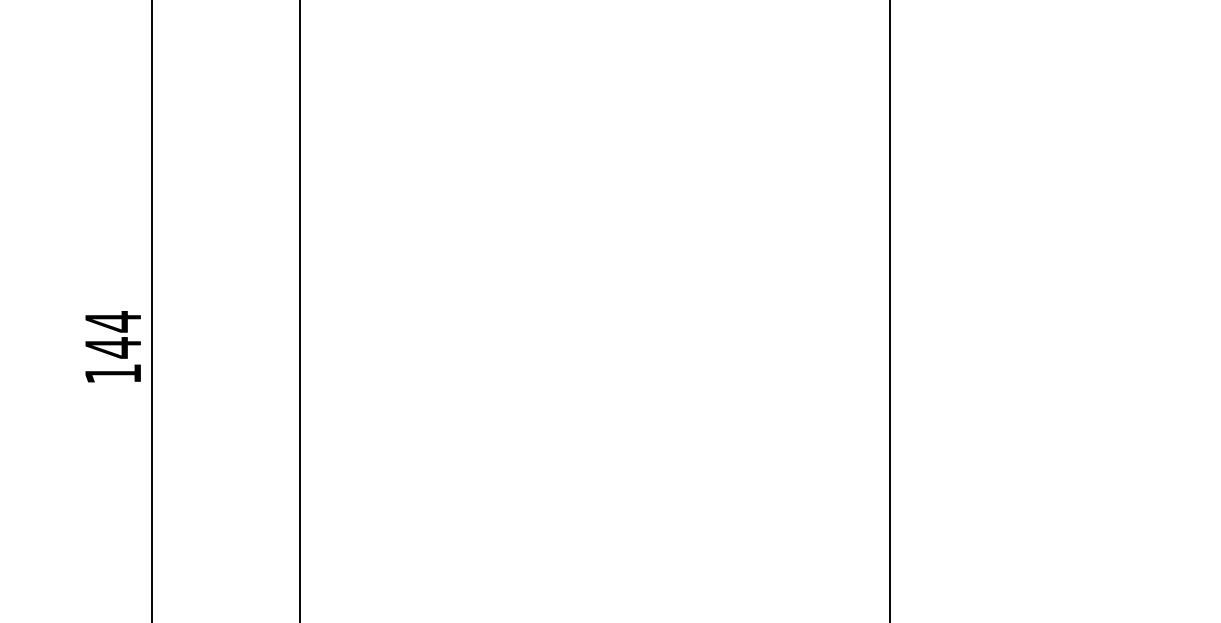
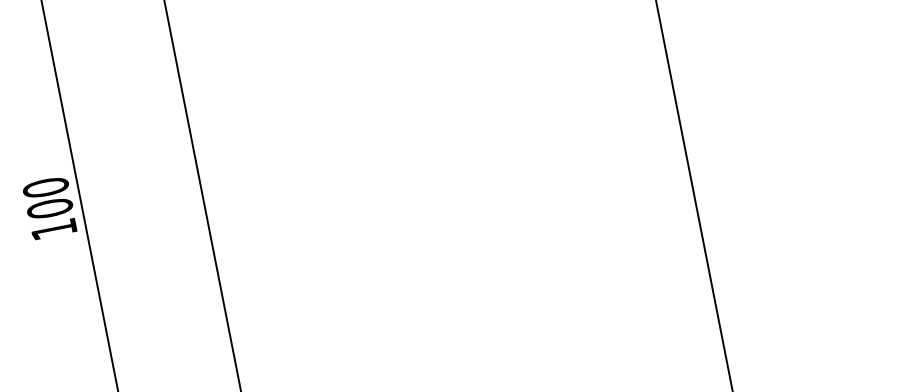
text: (112, 334) -> (47, 198), 144 -> 100

